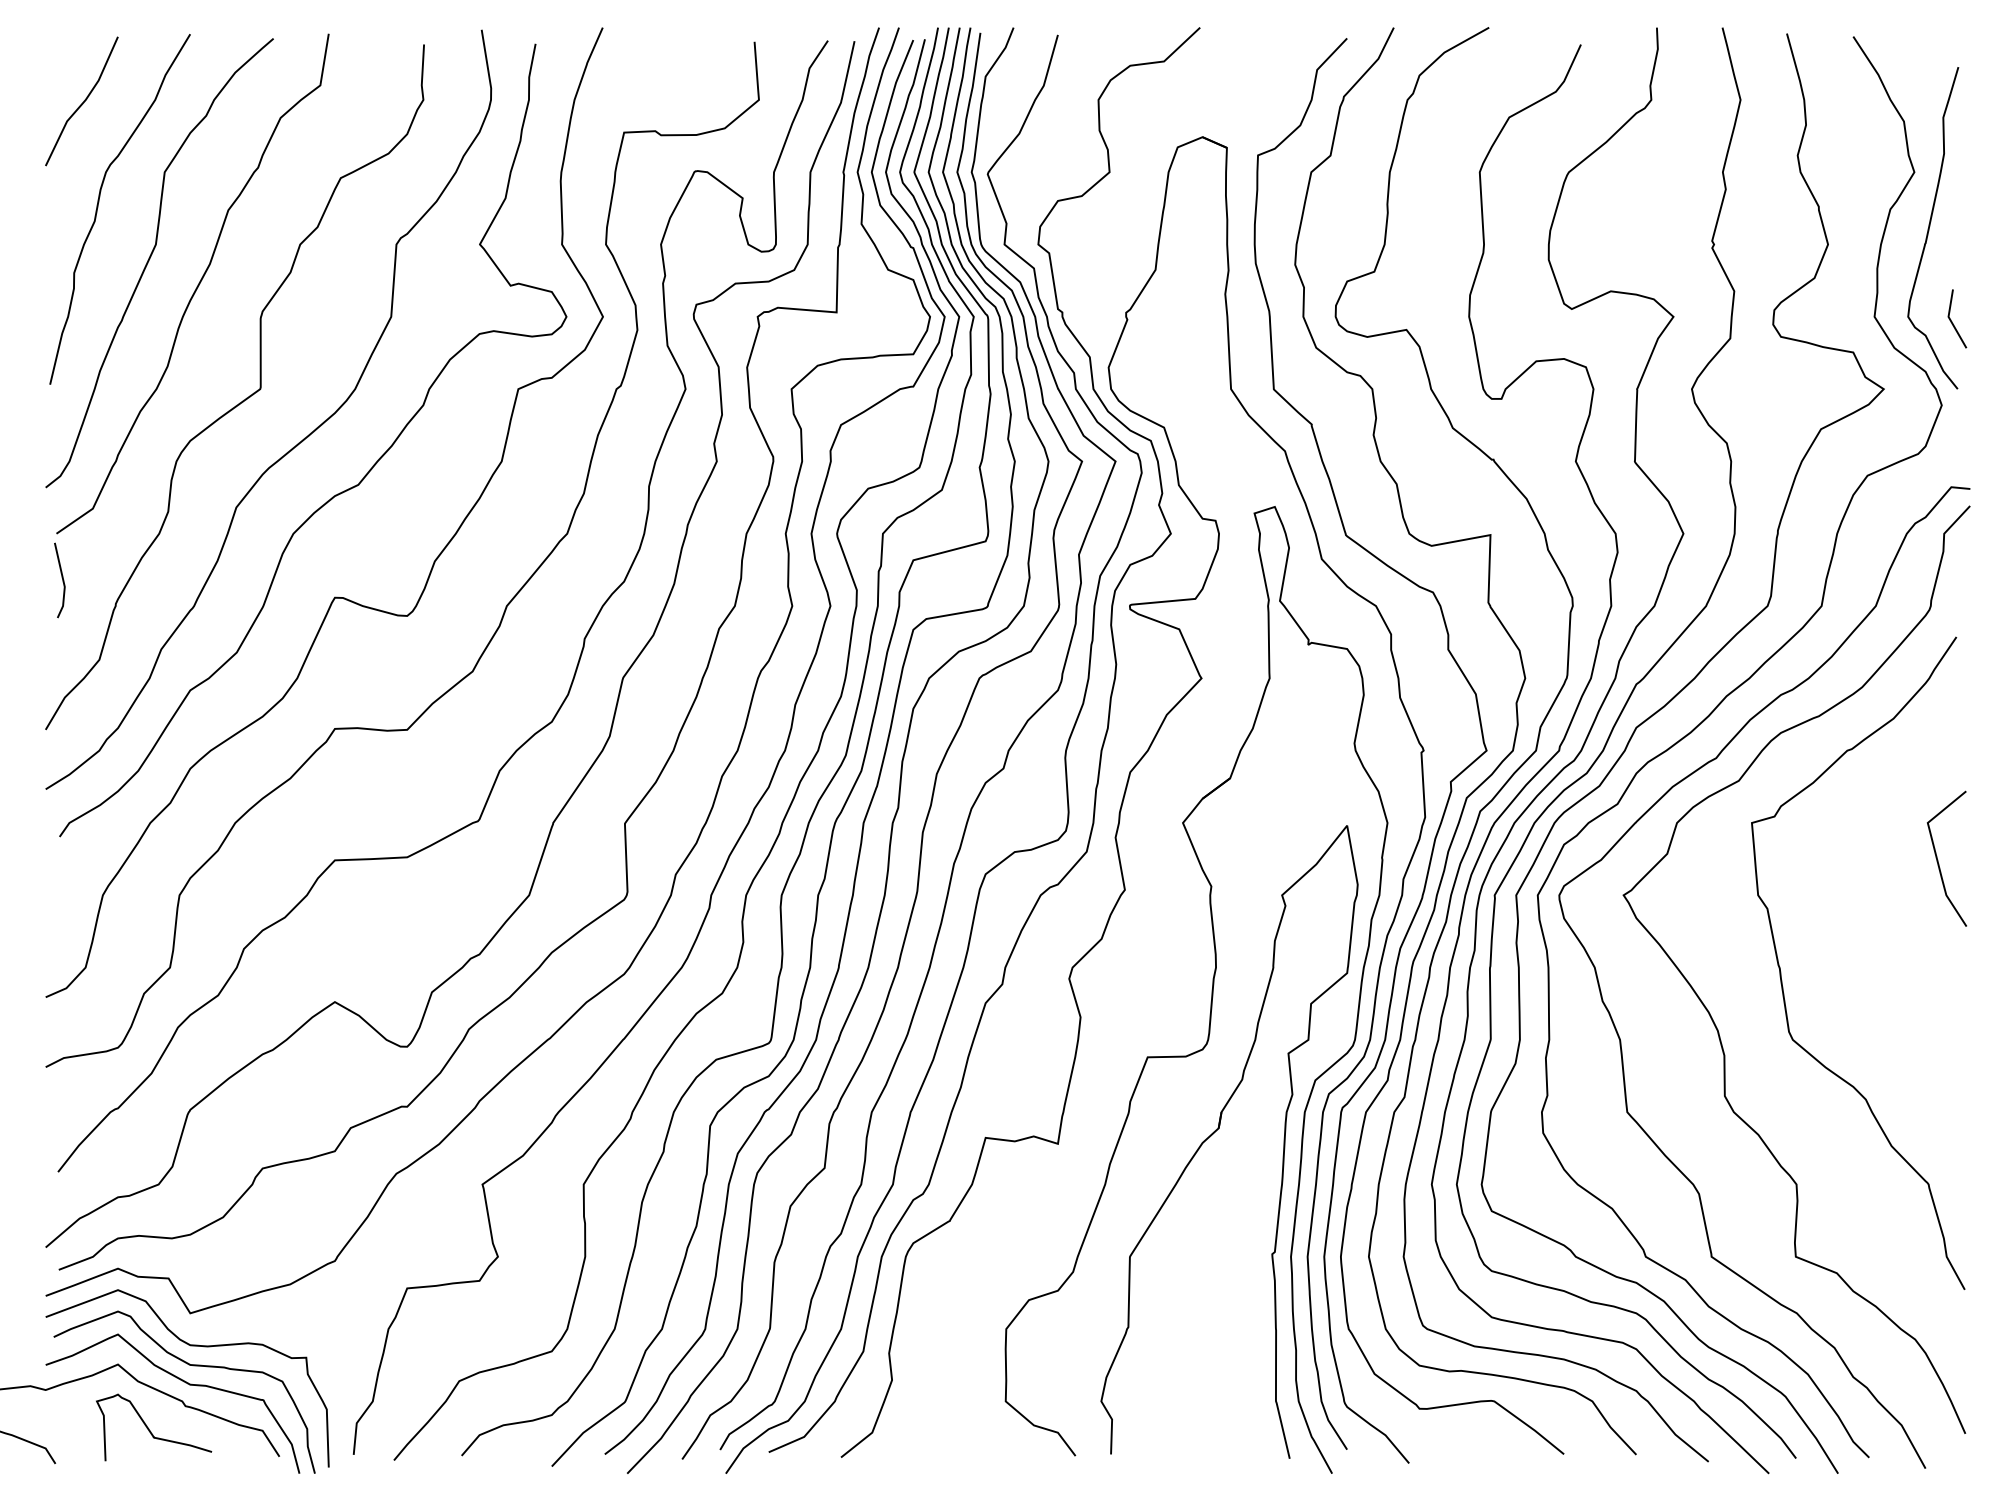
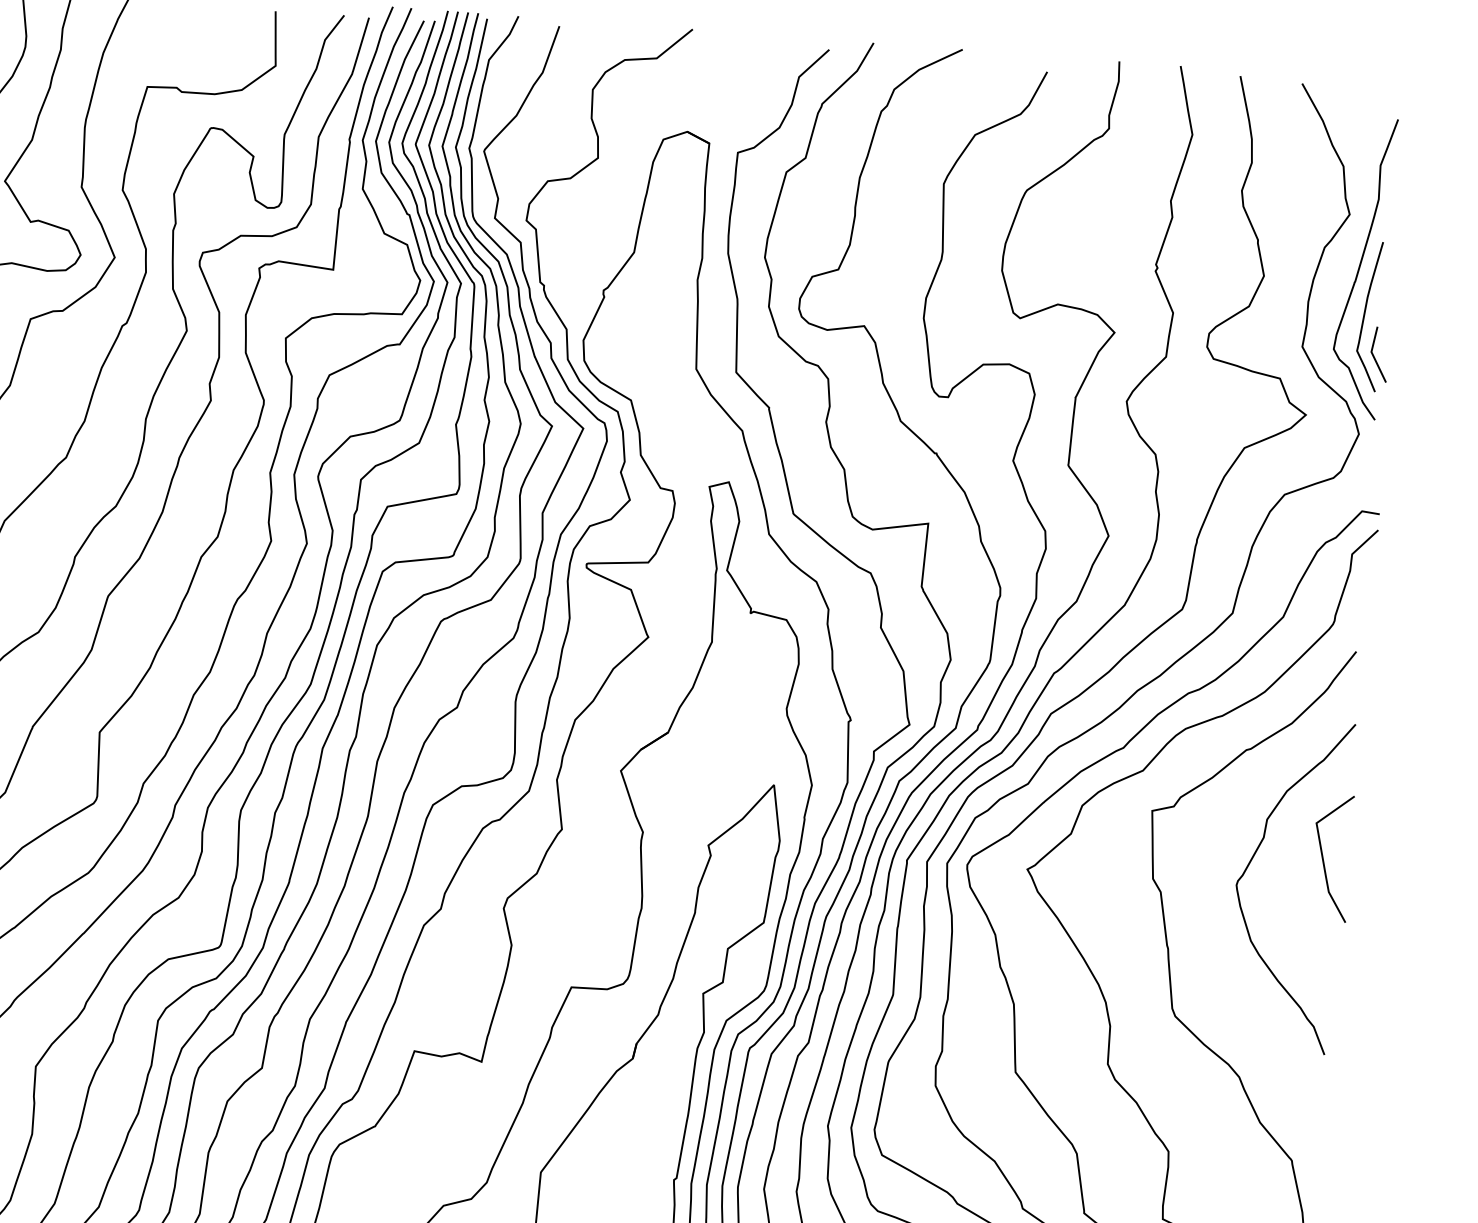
curve: (1939, 275) -> (1365, 312), added
curve: (1861, 869) -> (1251, 862), added

